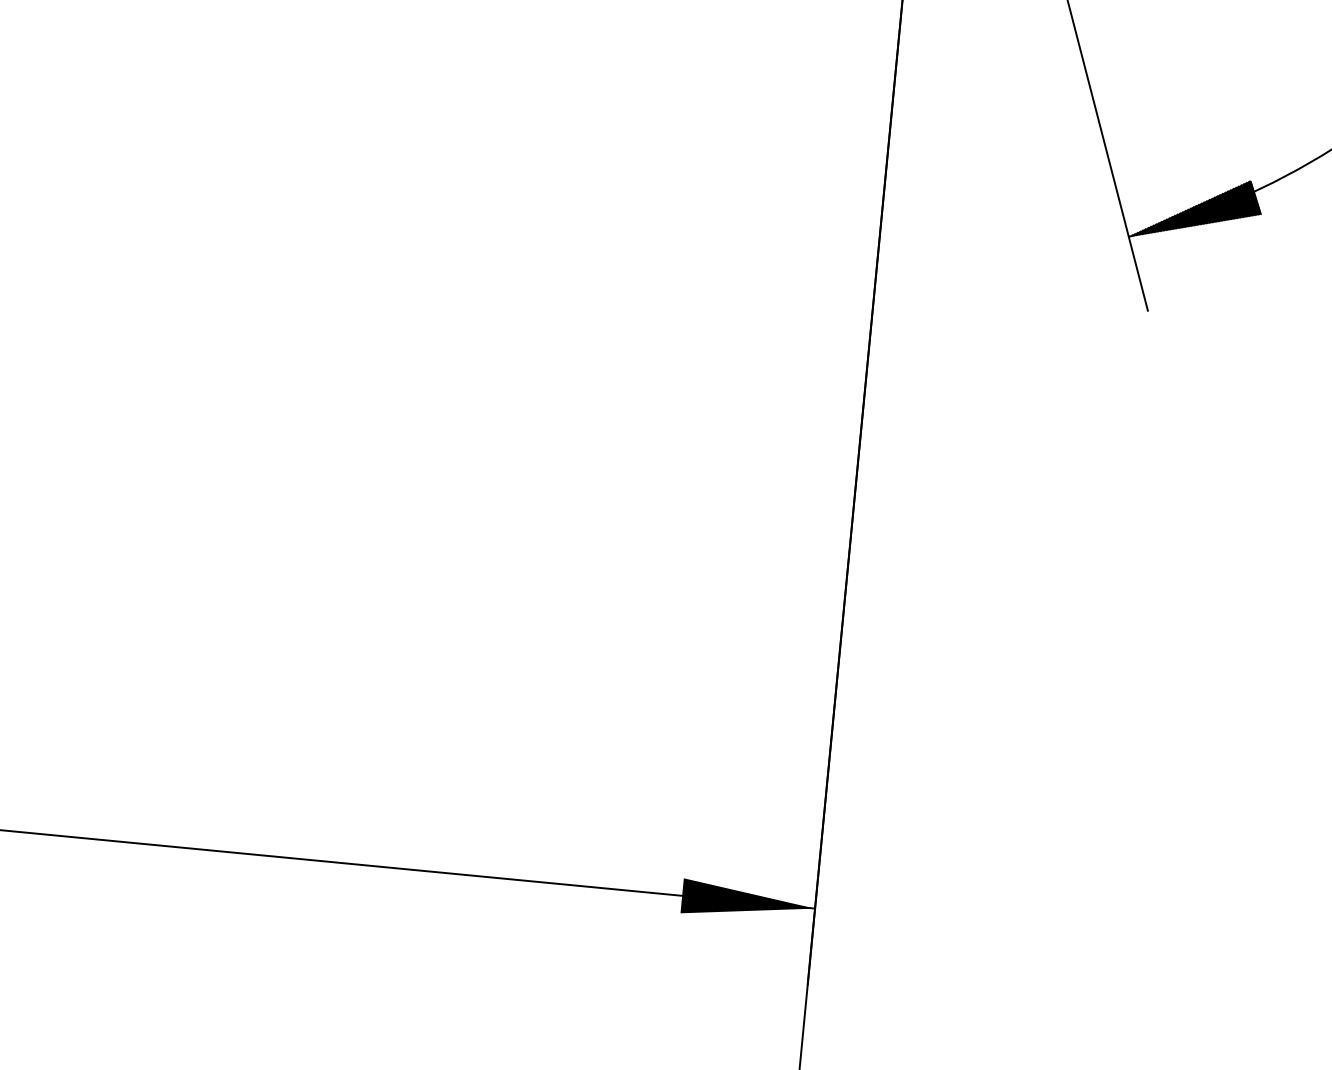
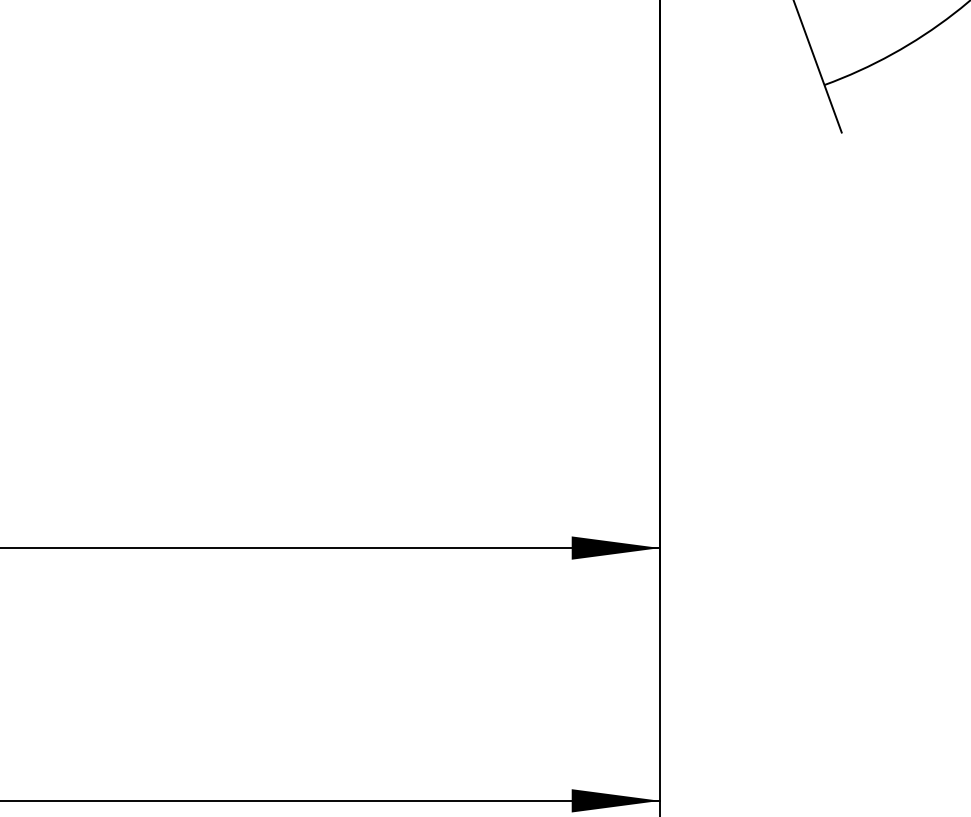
hatch: (1196, 209) -> (867, 62), removed

